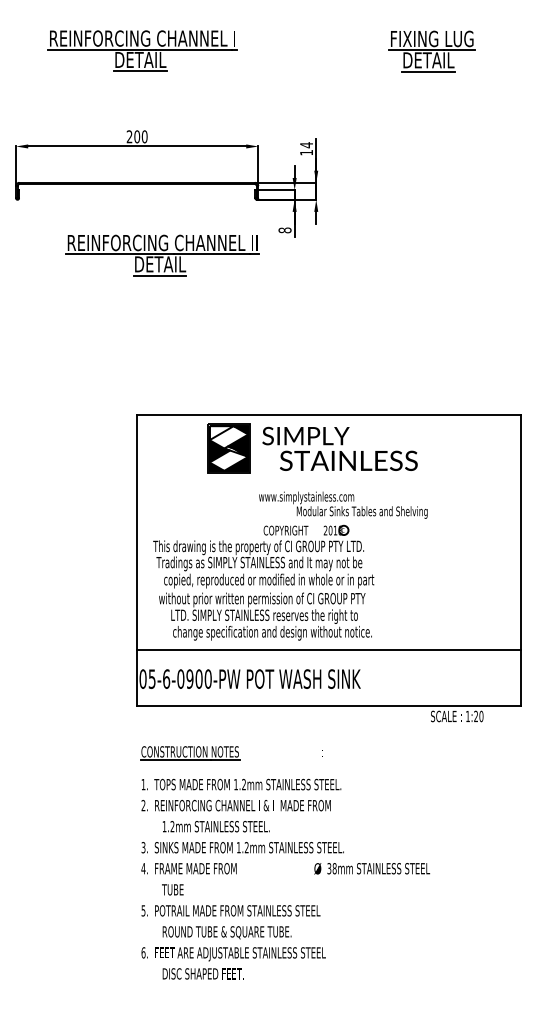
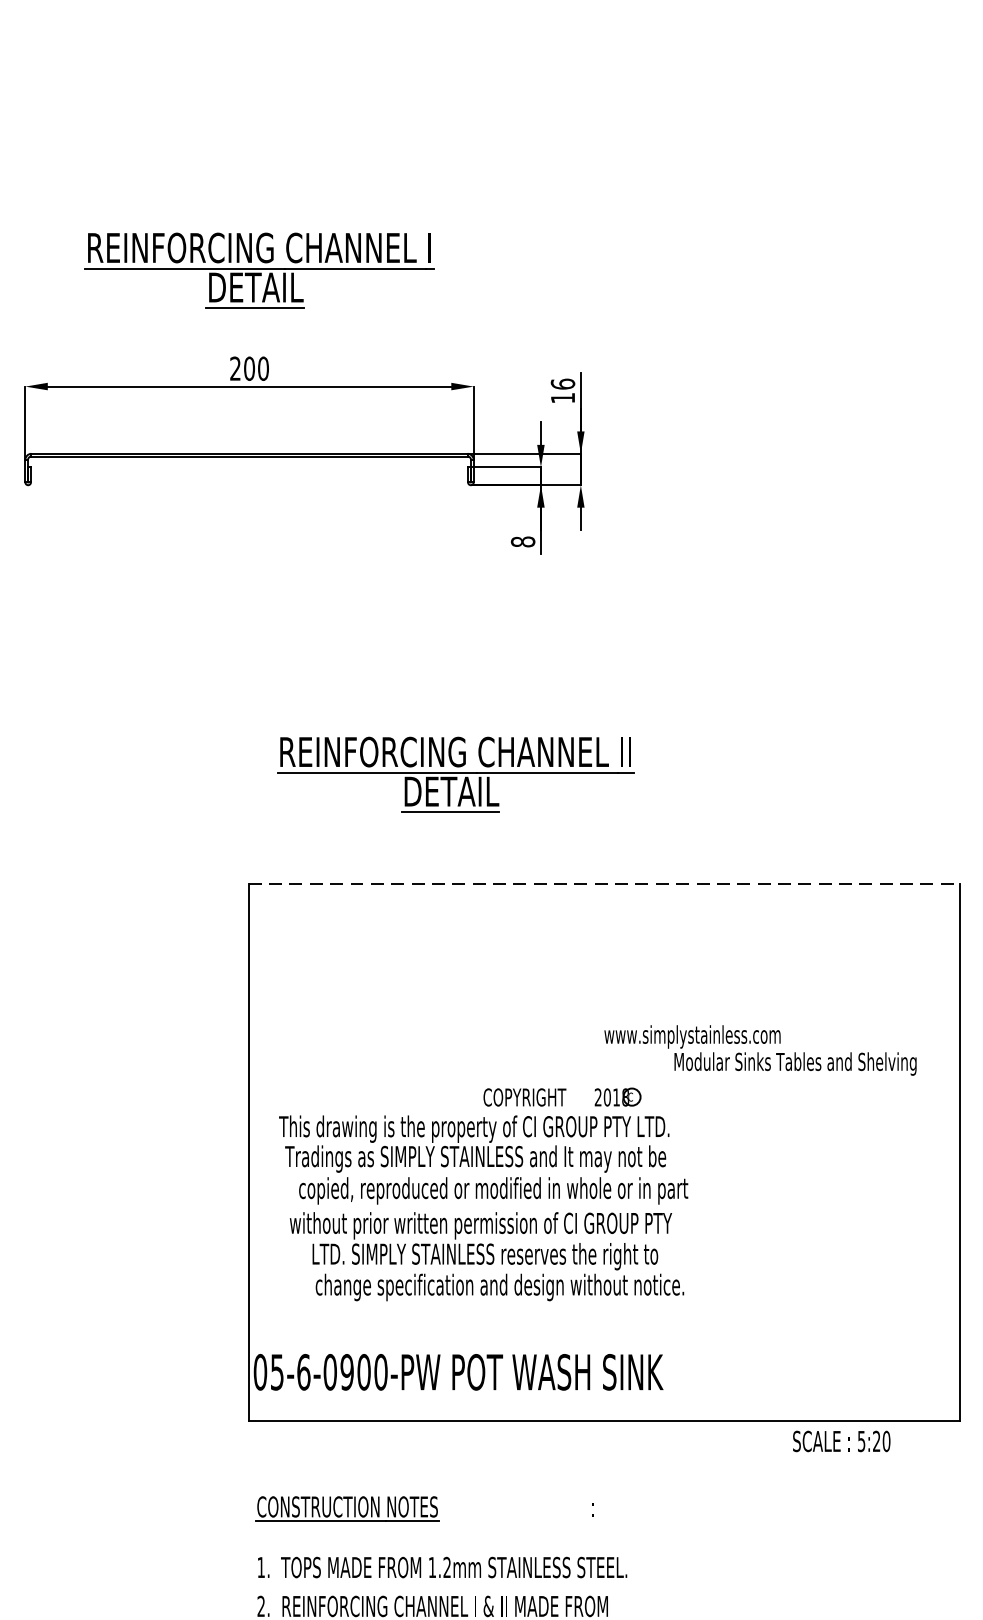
part: (142, 50) -> (259, 270), moved
part: (431, 51) -> (794, 210), removed
text: (306, 145) -> (562, 384), 14 -> 16
part: (162, 255) -> (455, 775), moved
line: (329, 415) -> (605, 884), solid -> dashed
part: (312, 448) -> (573, 945), removed
text: (343, 504) -> (760, 1049), moved
line: (328, 650) -> (603, 1319), removed
text: (467, 716) -> (860, 1441), 1:20 -> 5:20

